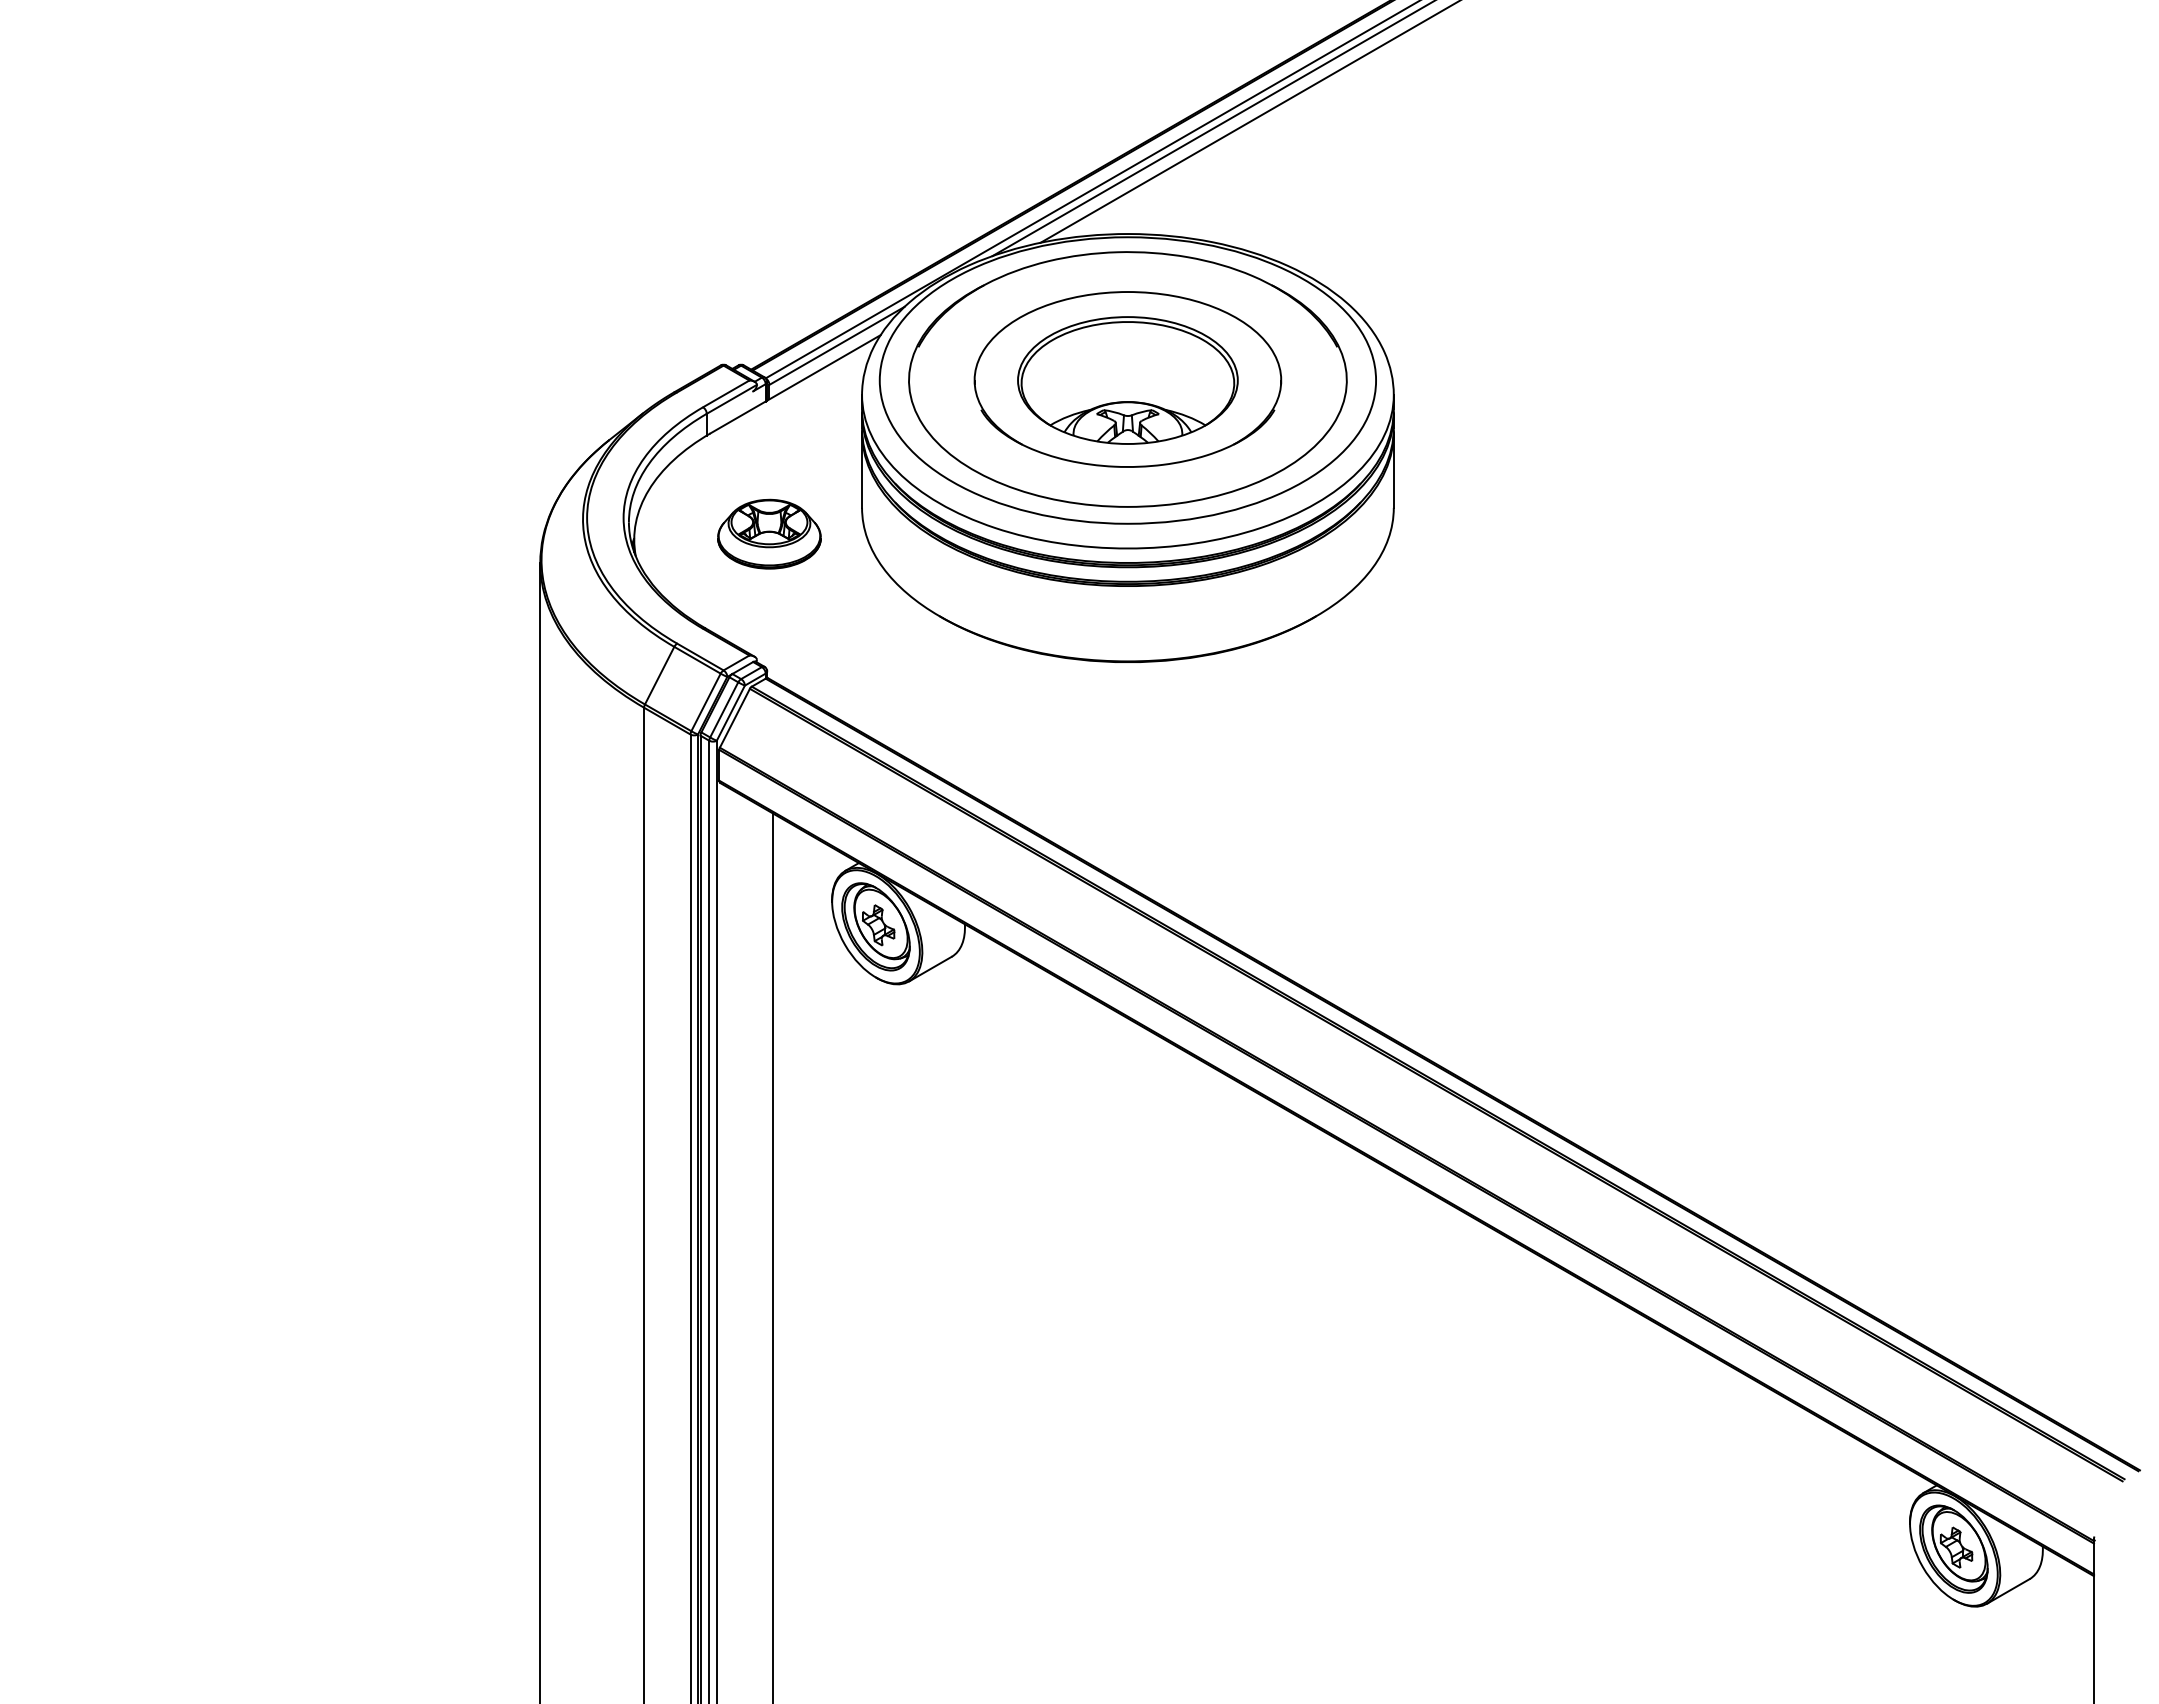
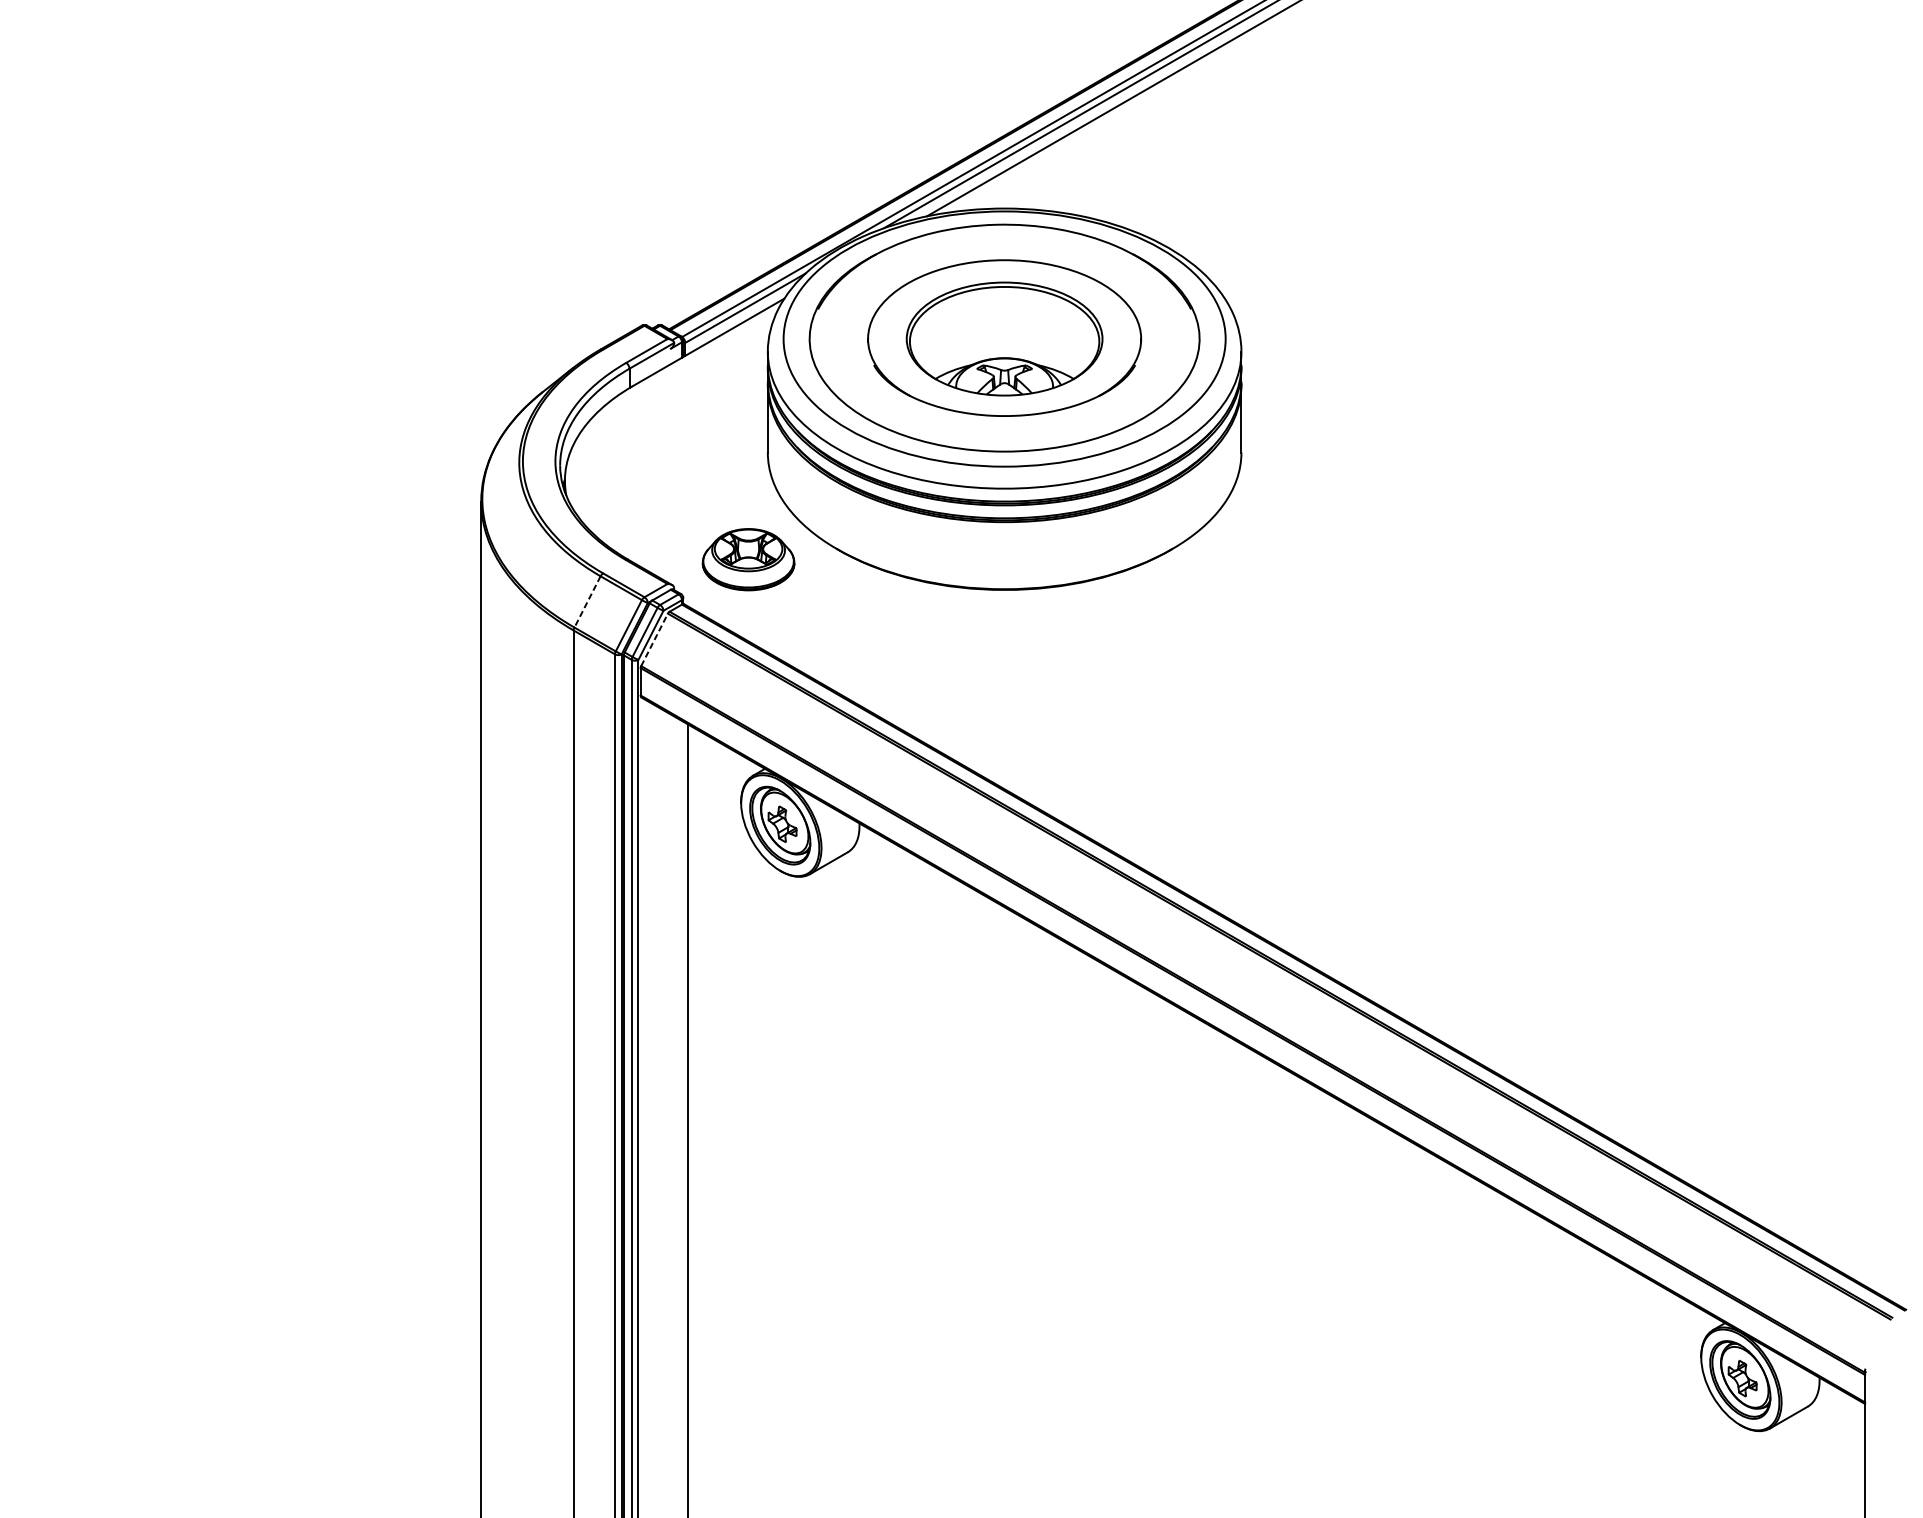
part: (769, 533) -> (748, 559), moved
line: (659, 676) -> (587, 602), solid -> dashed
line: (735, 717) -> (655, 639), solid -> dashed

